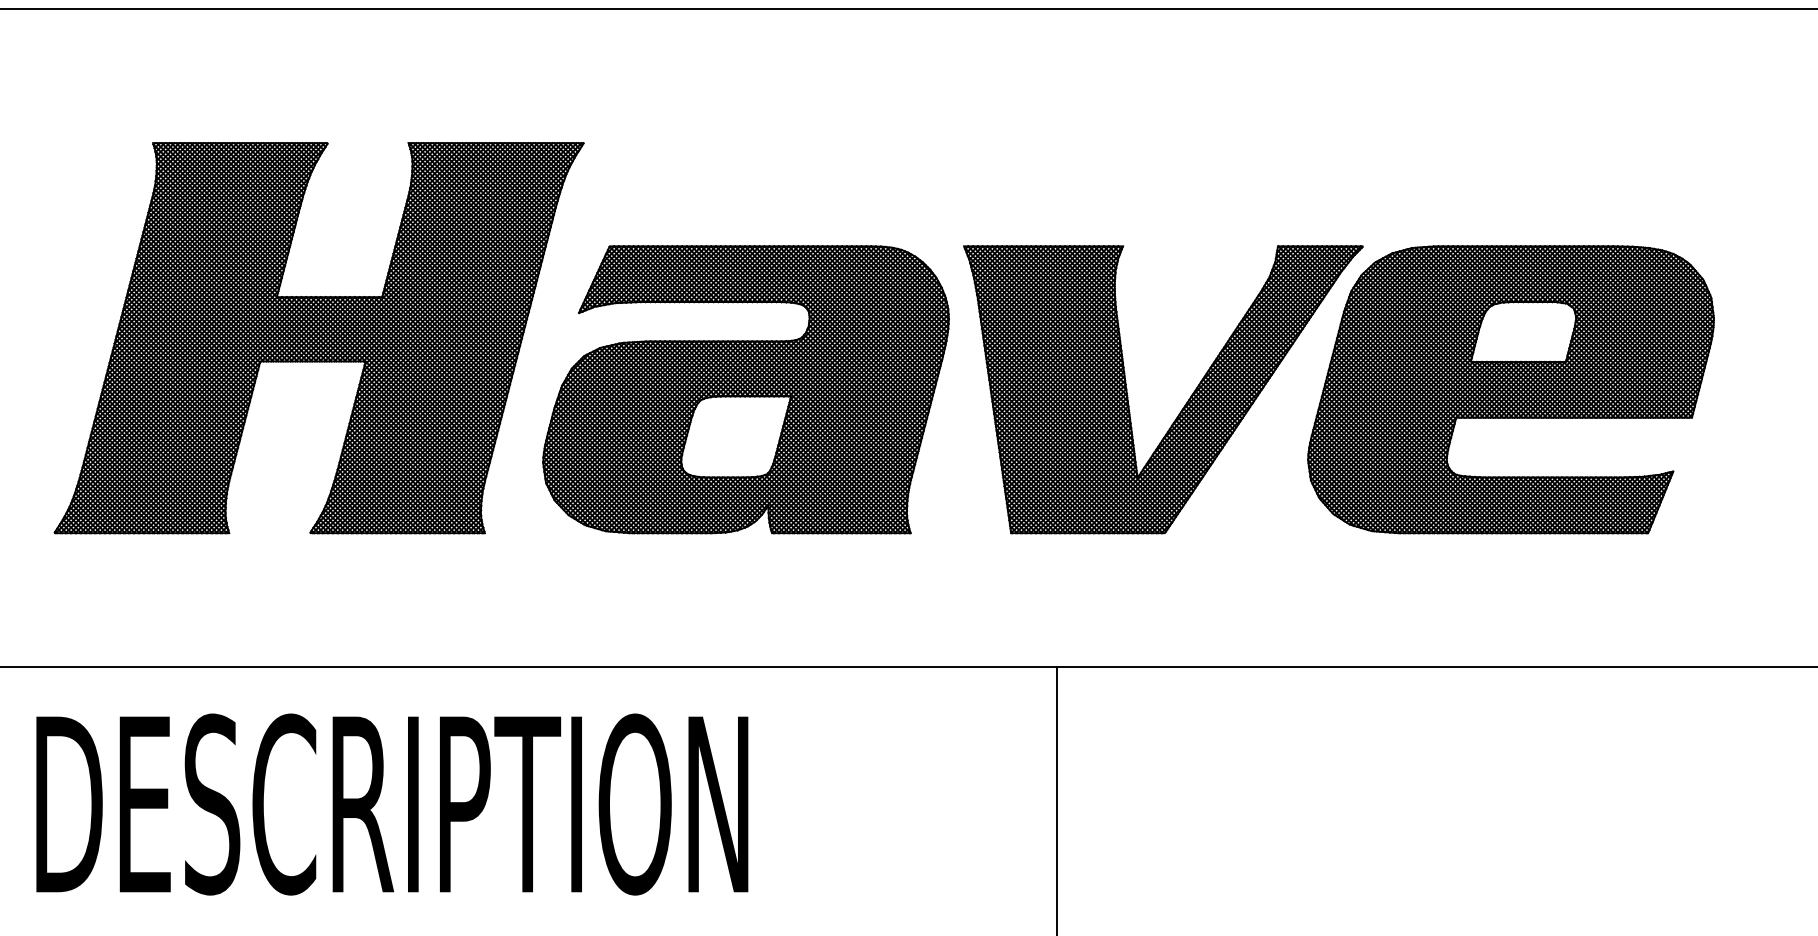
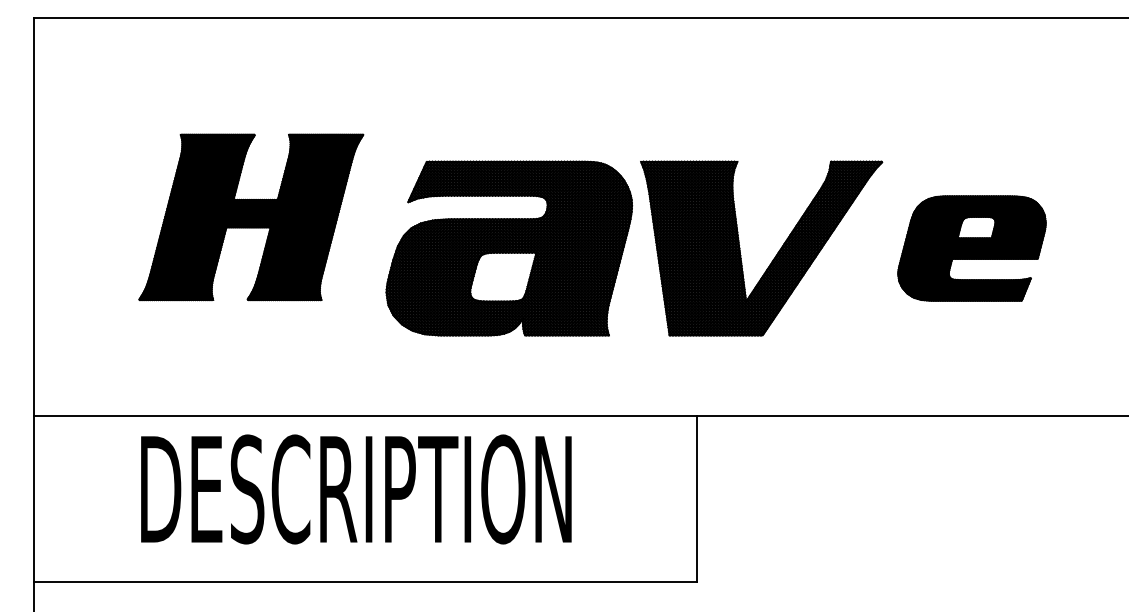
part: (319, 338) -> (251, 217), size x0.7
part: (1510, 389) -> (971, 248), size x0.6
text: (392, 804) -> (356, 489), moved

